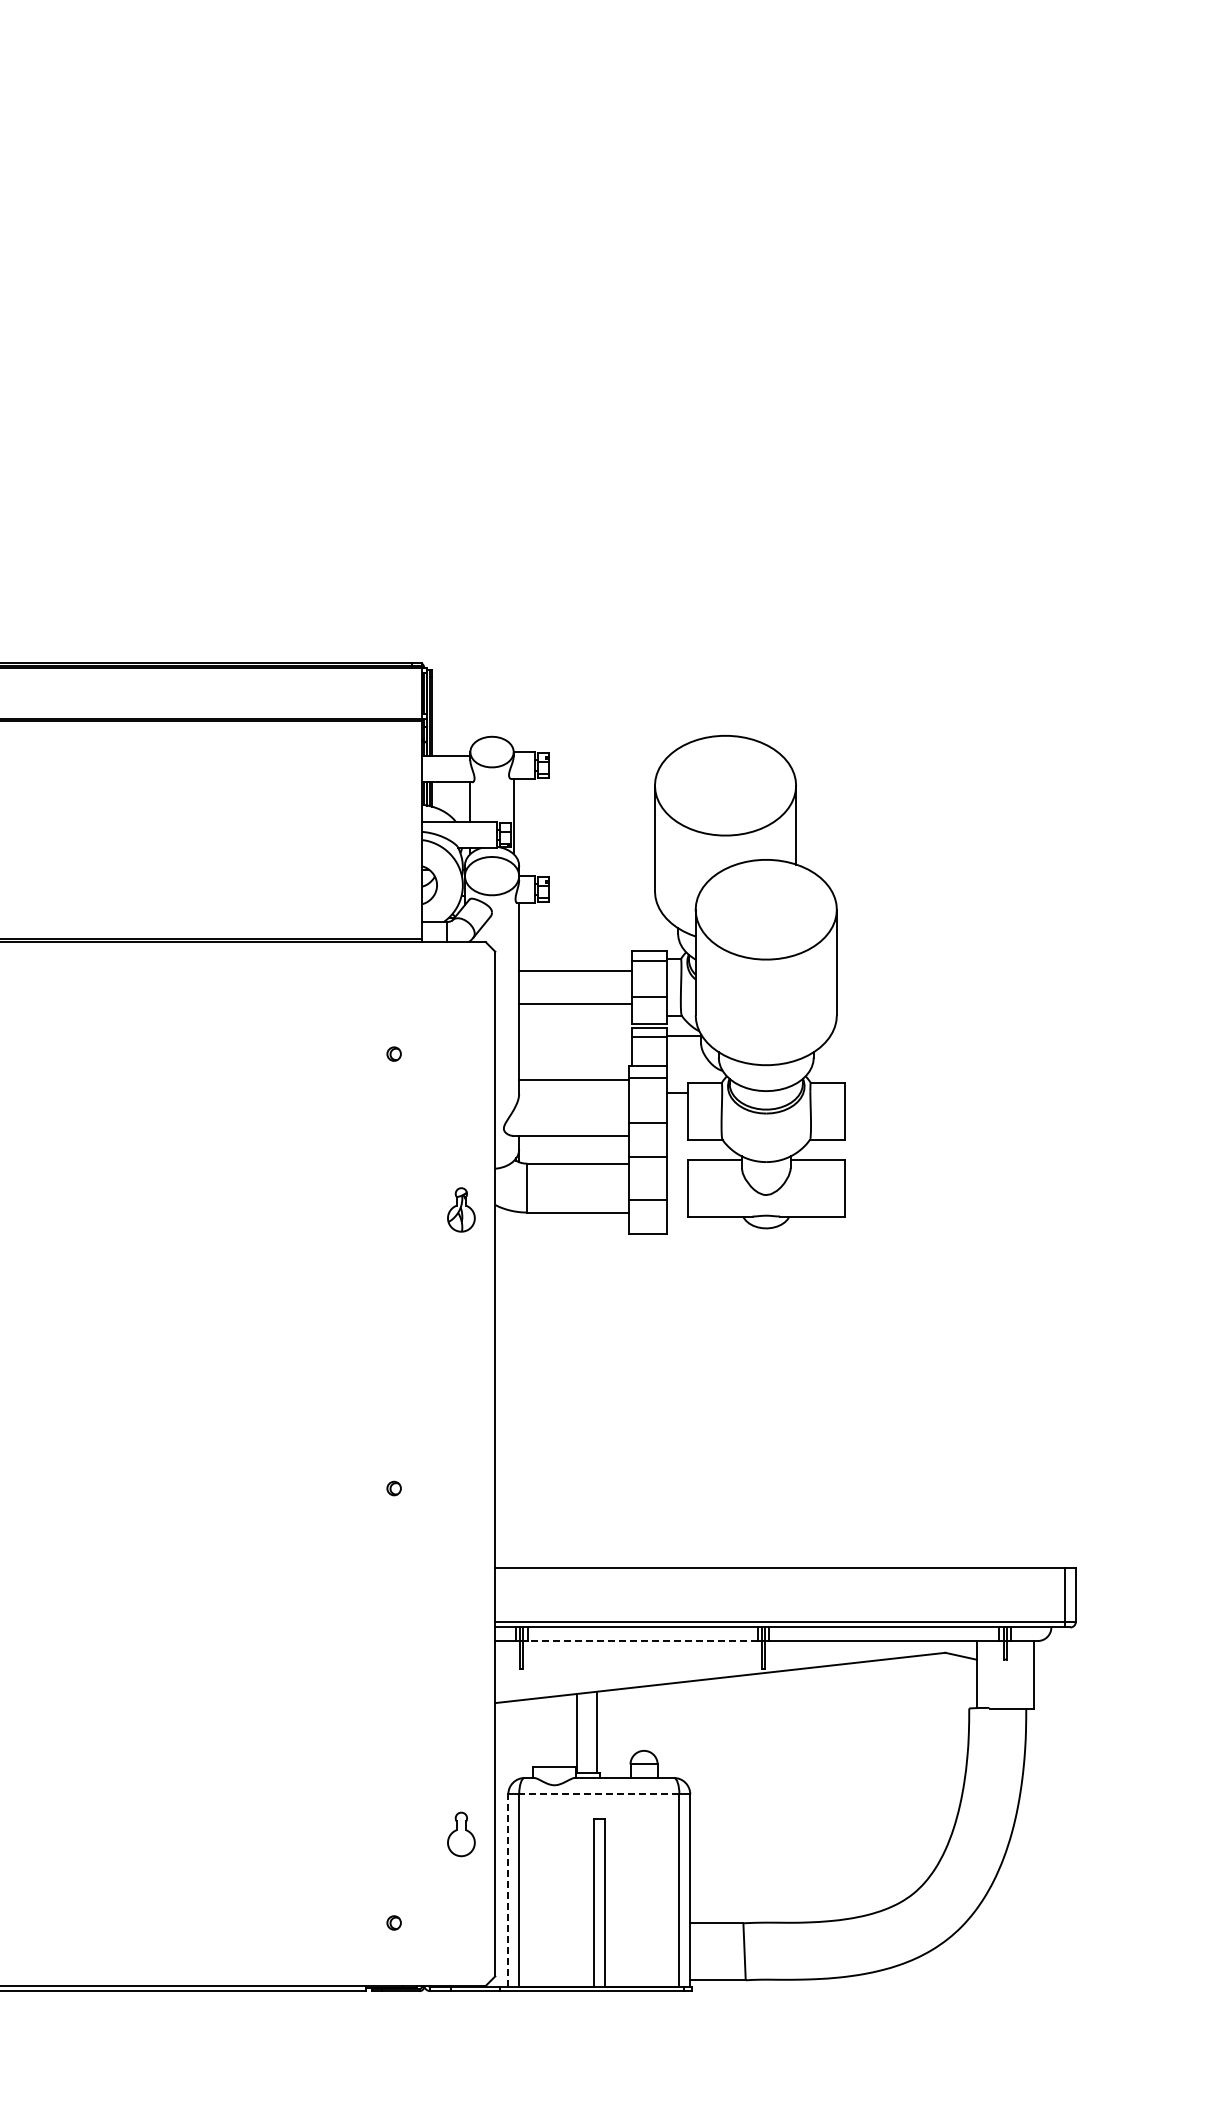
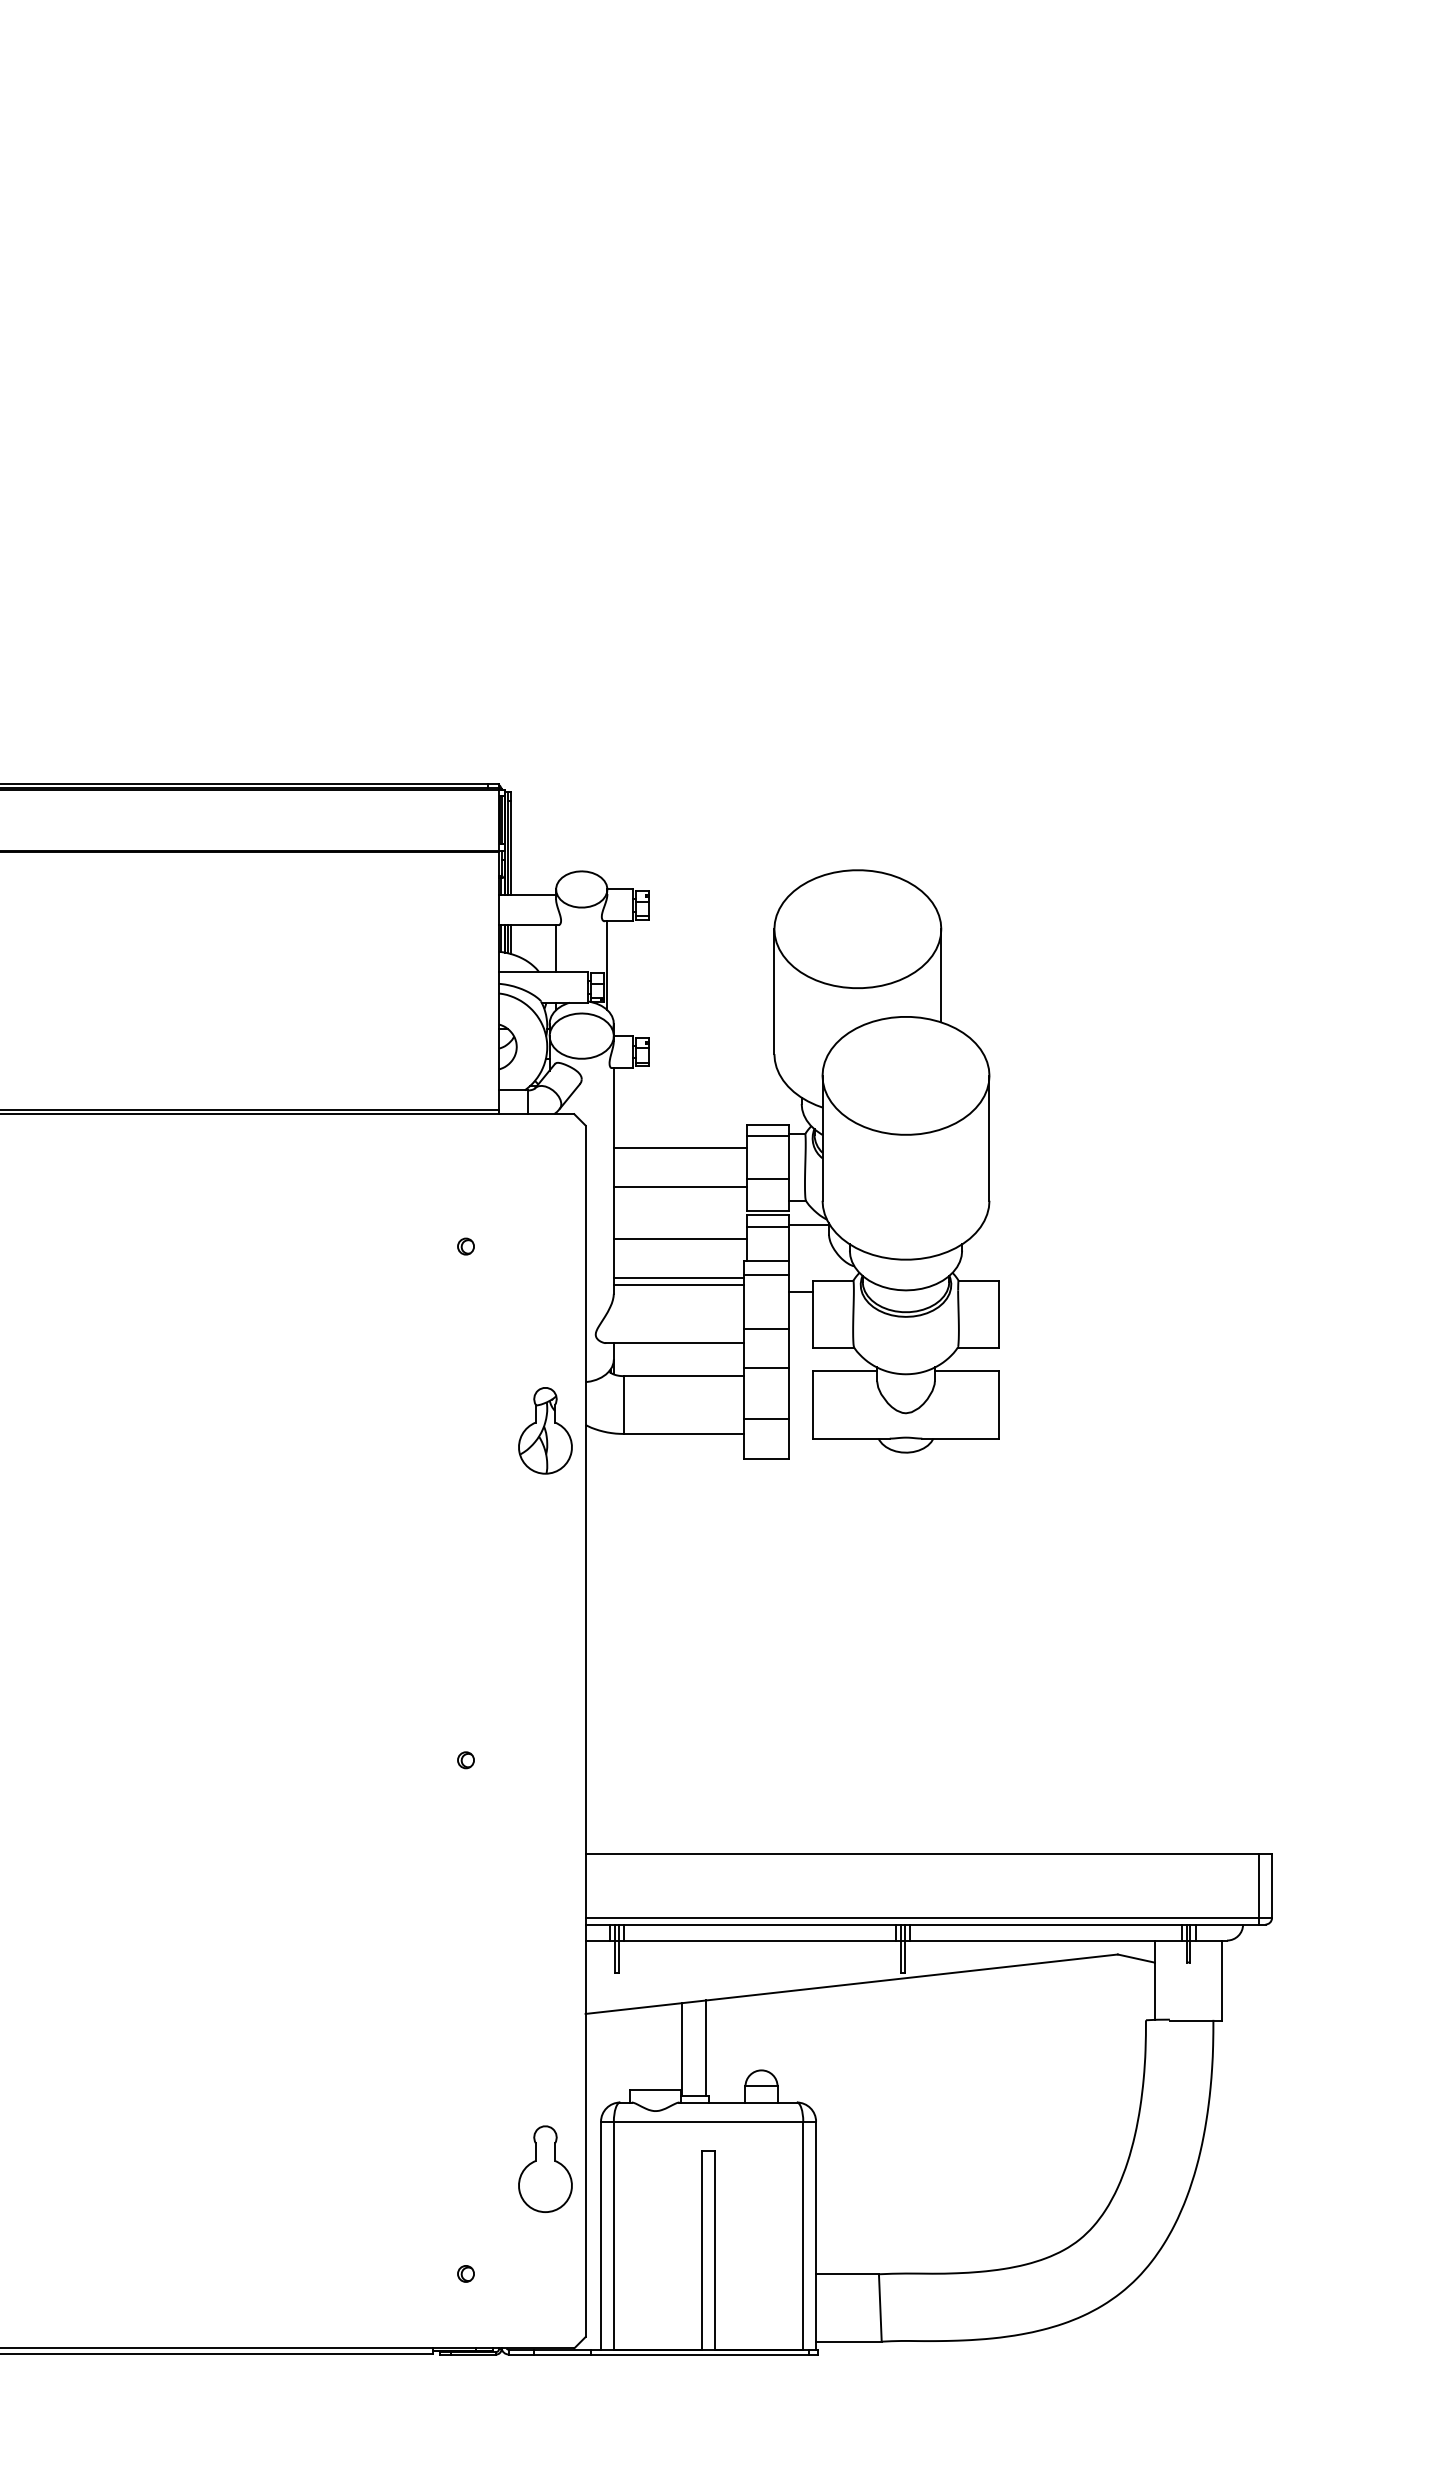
line: (575, 1047) -> (680, 1238), added
line: (574, 1086) -> (679, 1284), added
part: (461, 1209) -> (545, 1430), size x1.67
line: (642, 1641) -> (759, 1941), dashed -> solid
line: (598, 1794) -> (707, 2122), dashed -> solid
part: (461, 1834) -> (545, 2169), size x1.67
line: (508, 1890) -> (601, 2235), dashed -> solid

